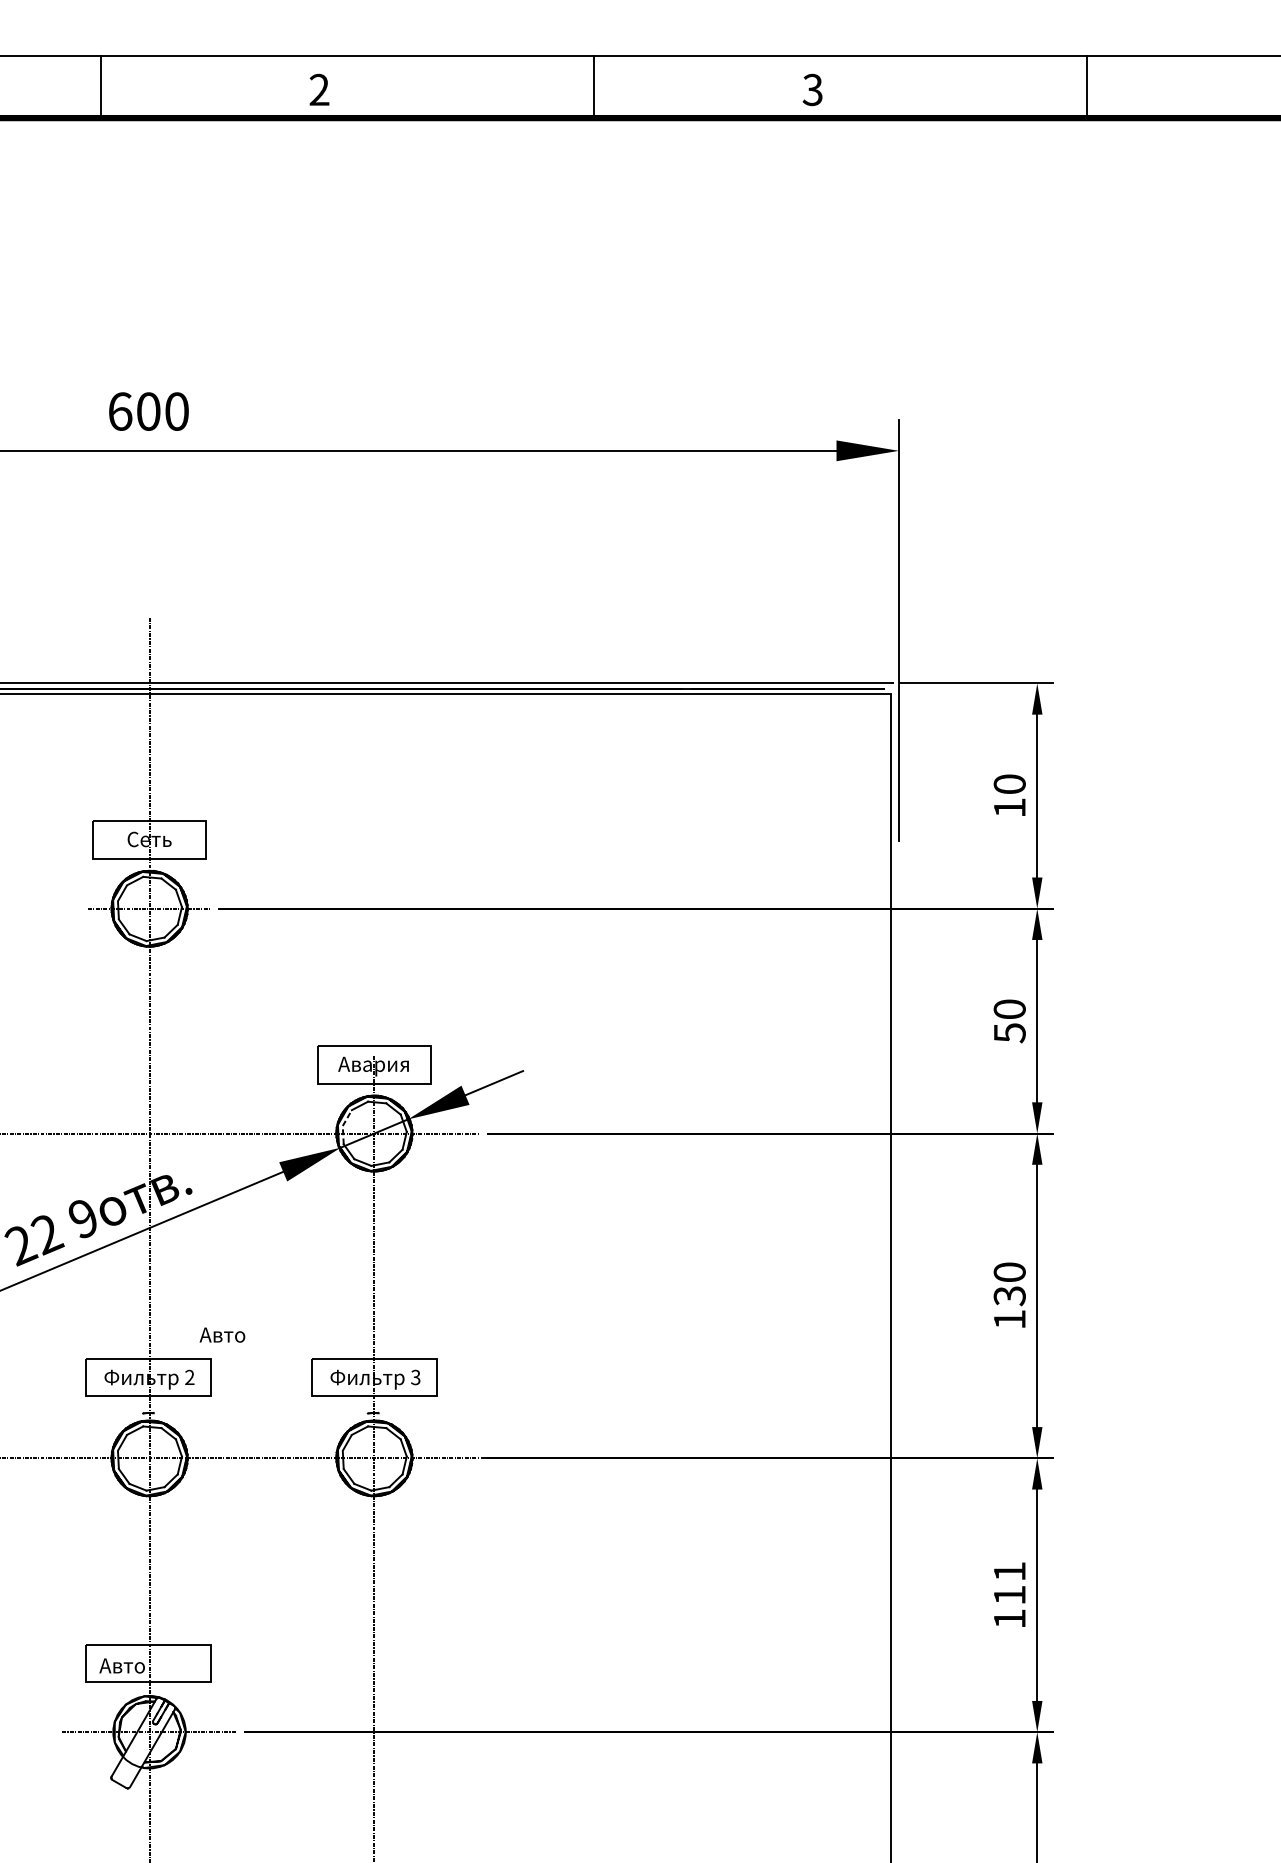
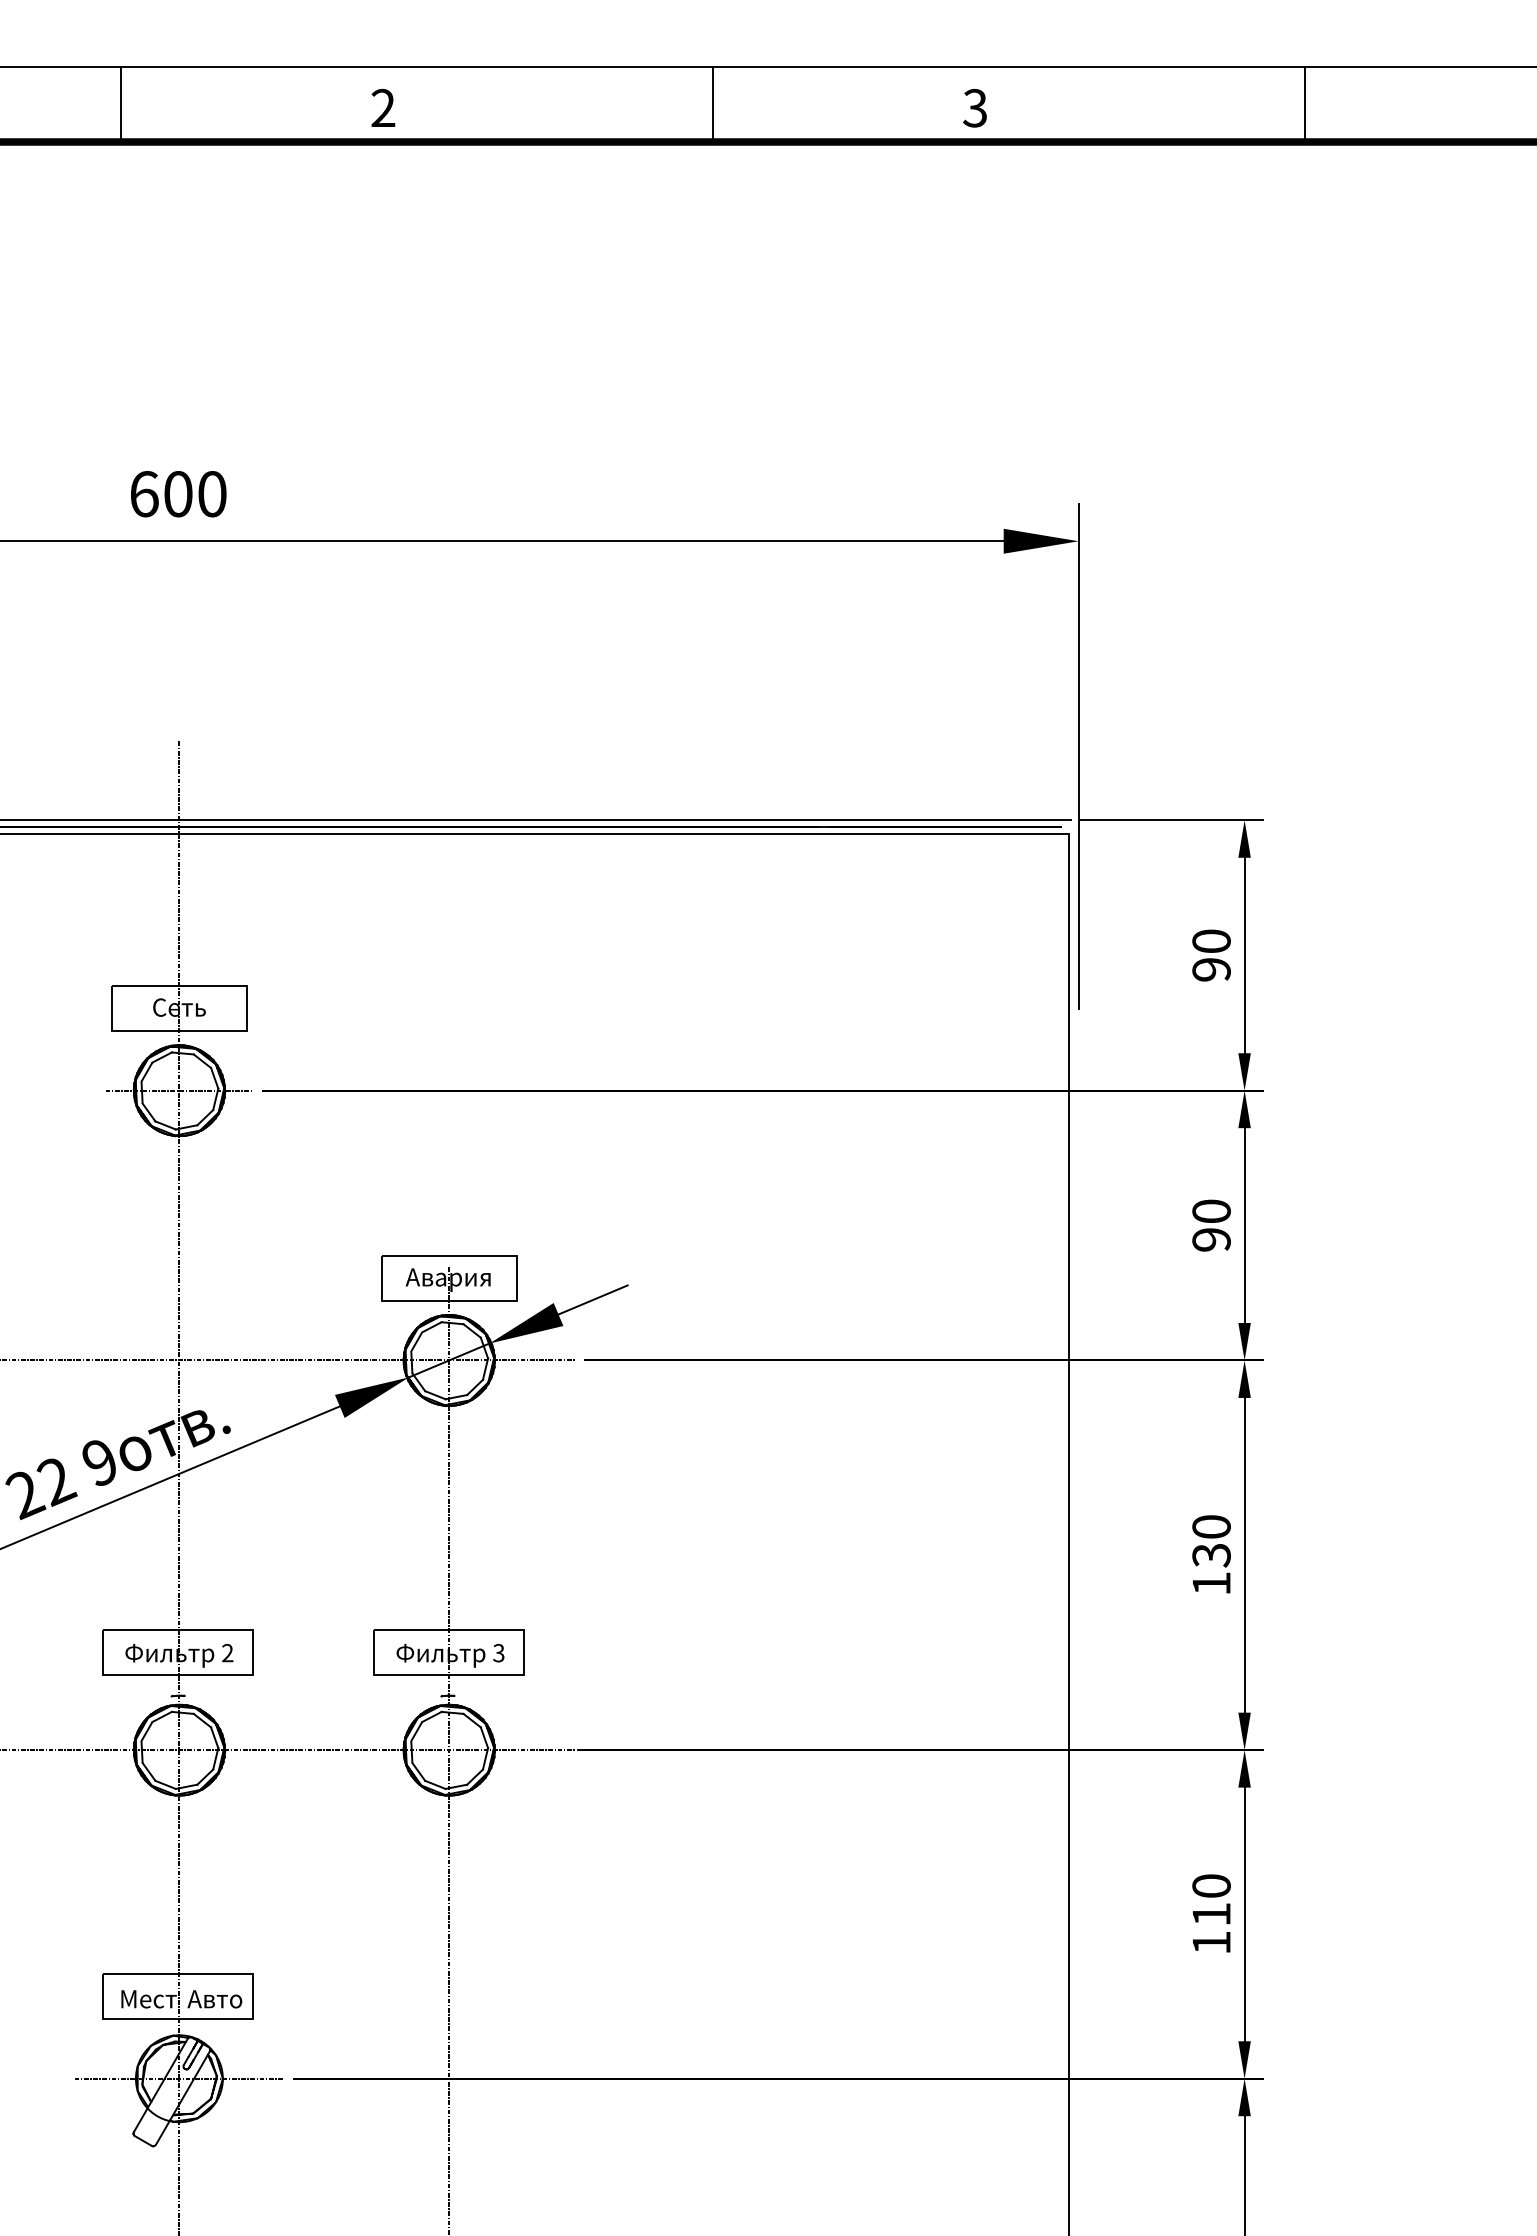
text: (1009, 807) -> (1211, 969), 10 -> 90
text: (1009, 1033) -> (1211, 1240), 50 -> 90
line: (342, 1126) -> (411, 1351), dashed -> solid
text: (222, 1335) -> (214, 1999), moved
text: (1009, 1571) -> (1211, 1885), 111 -> 110
text: (122, 1666) -> (147, 1999), Авто -> Мест

